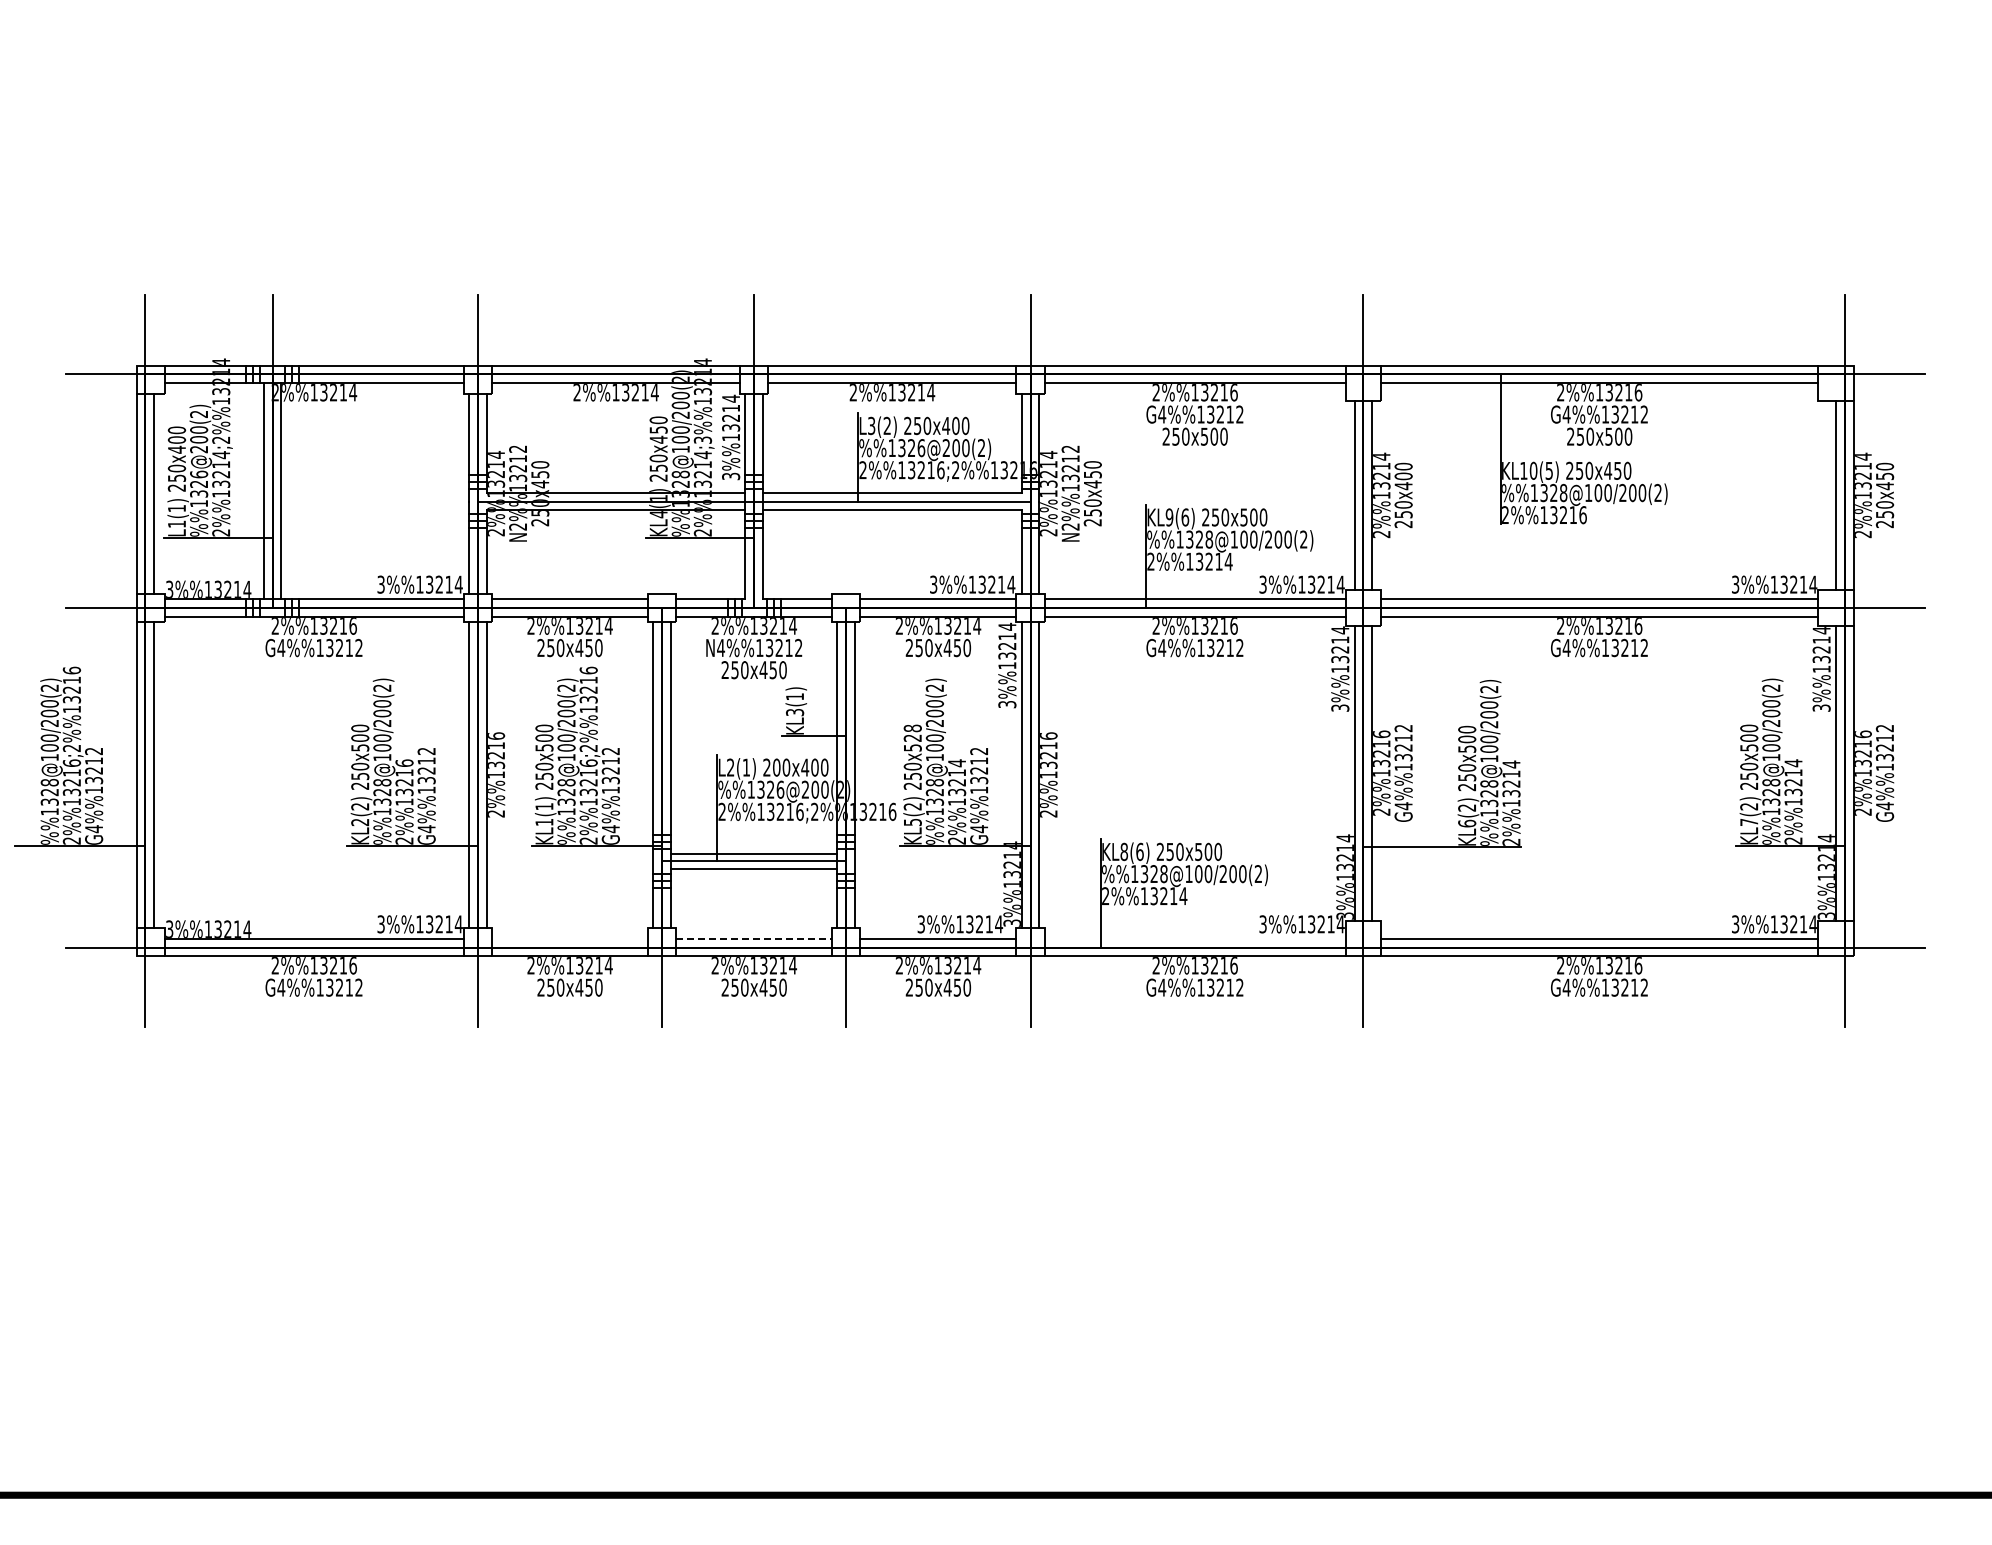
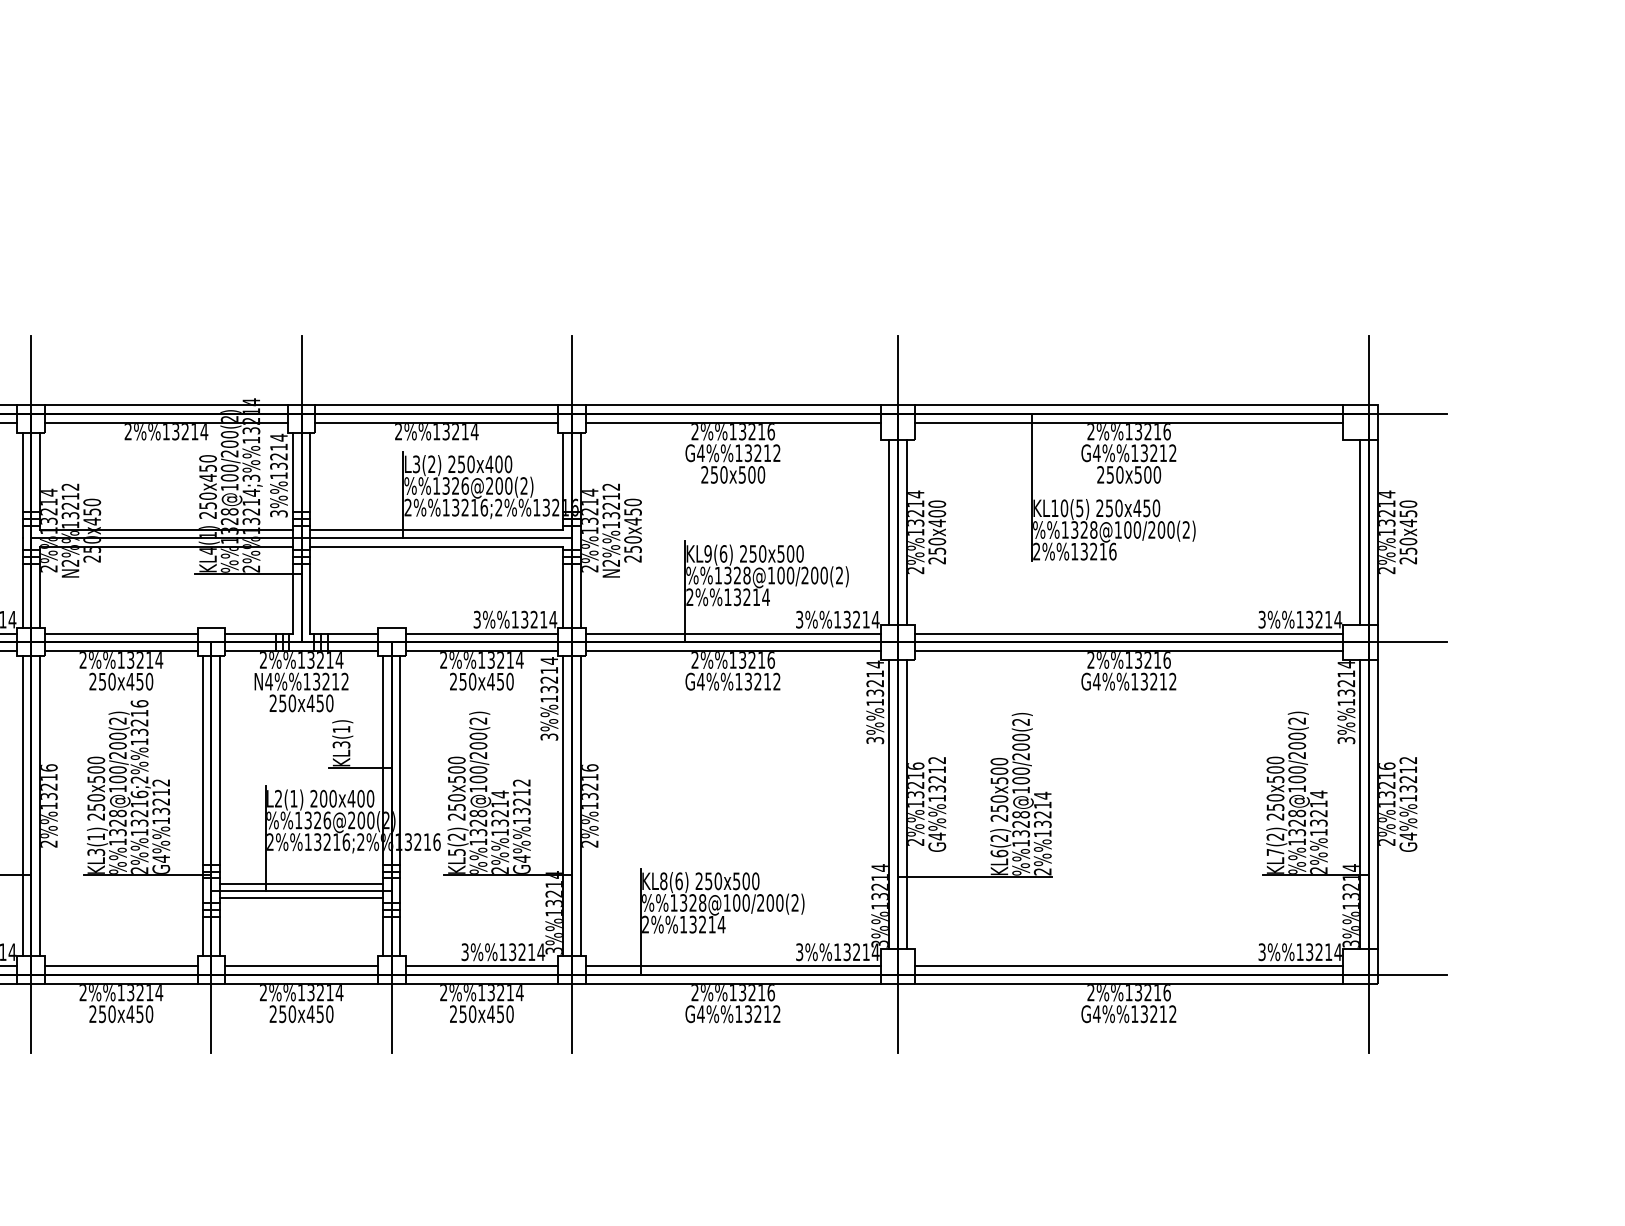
text: (912, 732) -> (456, 764), 250x528 -> 250x500
text: (544, 822) -> (96, 852), KL1(1) -> KL3(1)
line: (569, 938) -> (120, 966), added
line: (754, 938) -> (301, 966), dashed -> solid
line: (1194, 938) -> (732, 966), added

